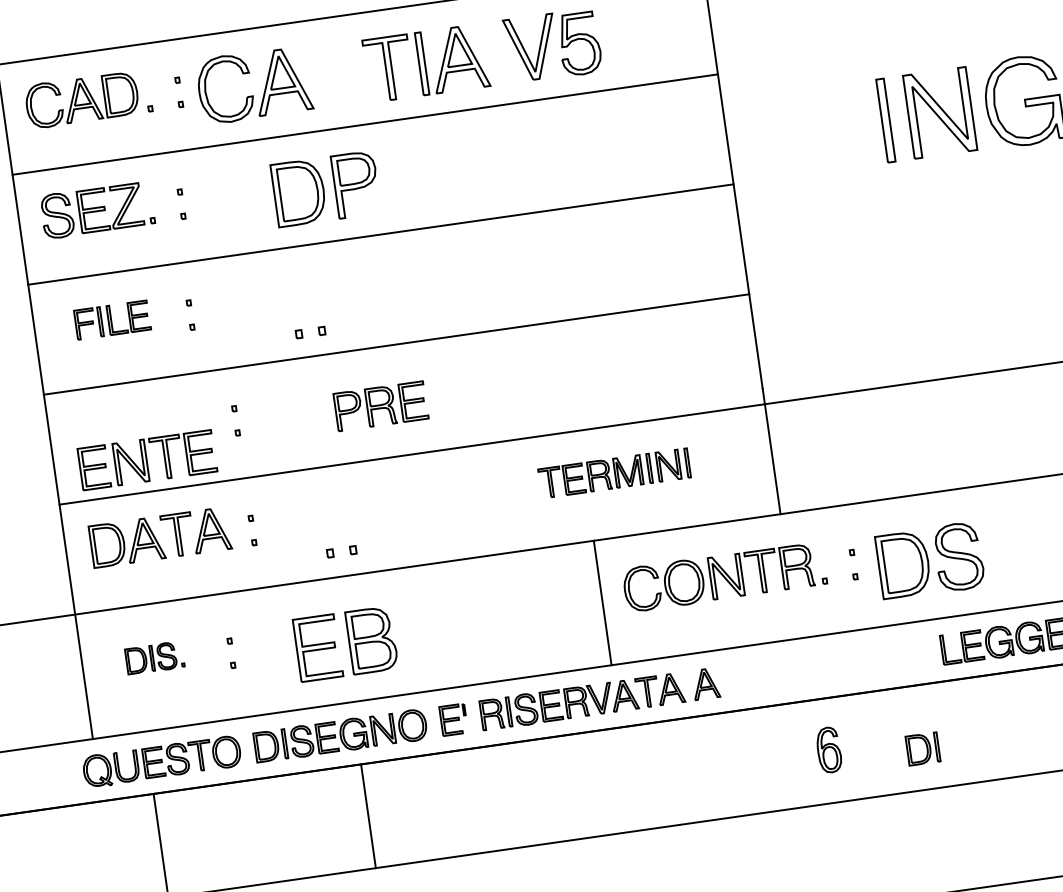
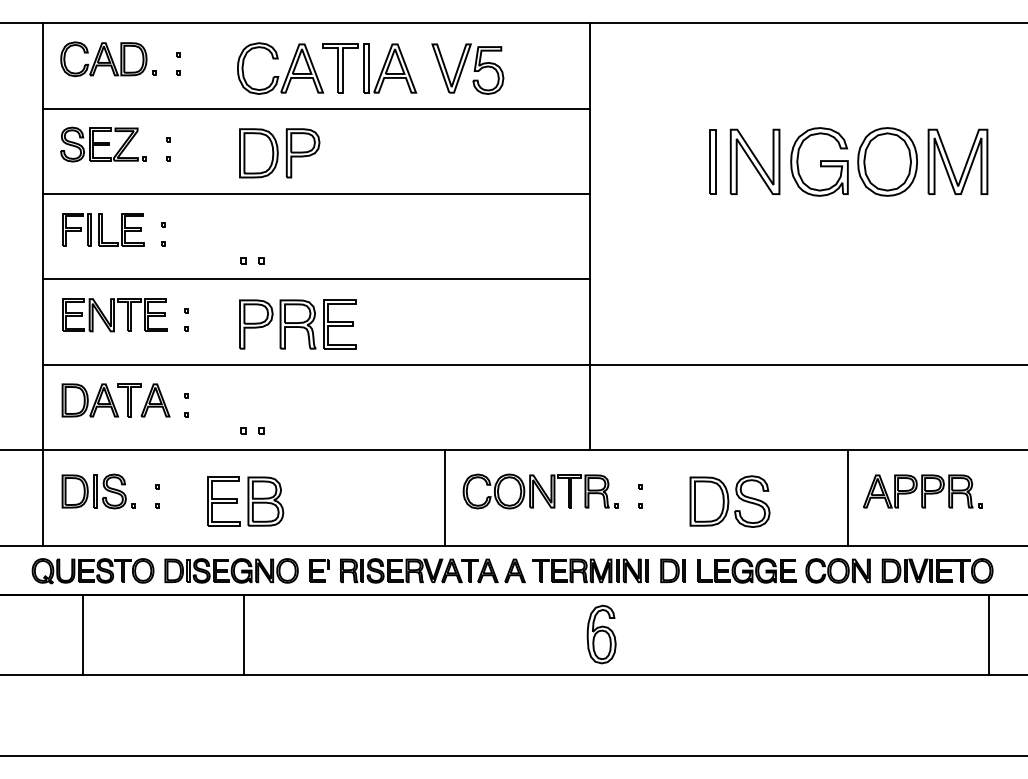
part: (264, 84) -> (288, 69), moved
part: (112, 319) -> (103, 229), size x1.43
part: (380, 406) -> (297, 324), size x1.67
part: (147, 460) -> (114, 315), moved
part: (614, 472) -> (590, 570), moved
part: (929, 560) -> (729, 501), moved
part: (154, 658) -> (98, 491), size x1.67
part: (922, 748) -> (672, 570), moved
part: (828, 750) -> (601, 634), size x1.67

